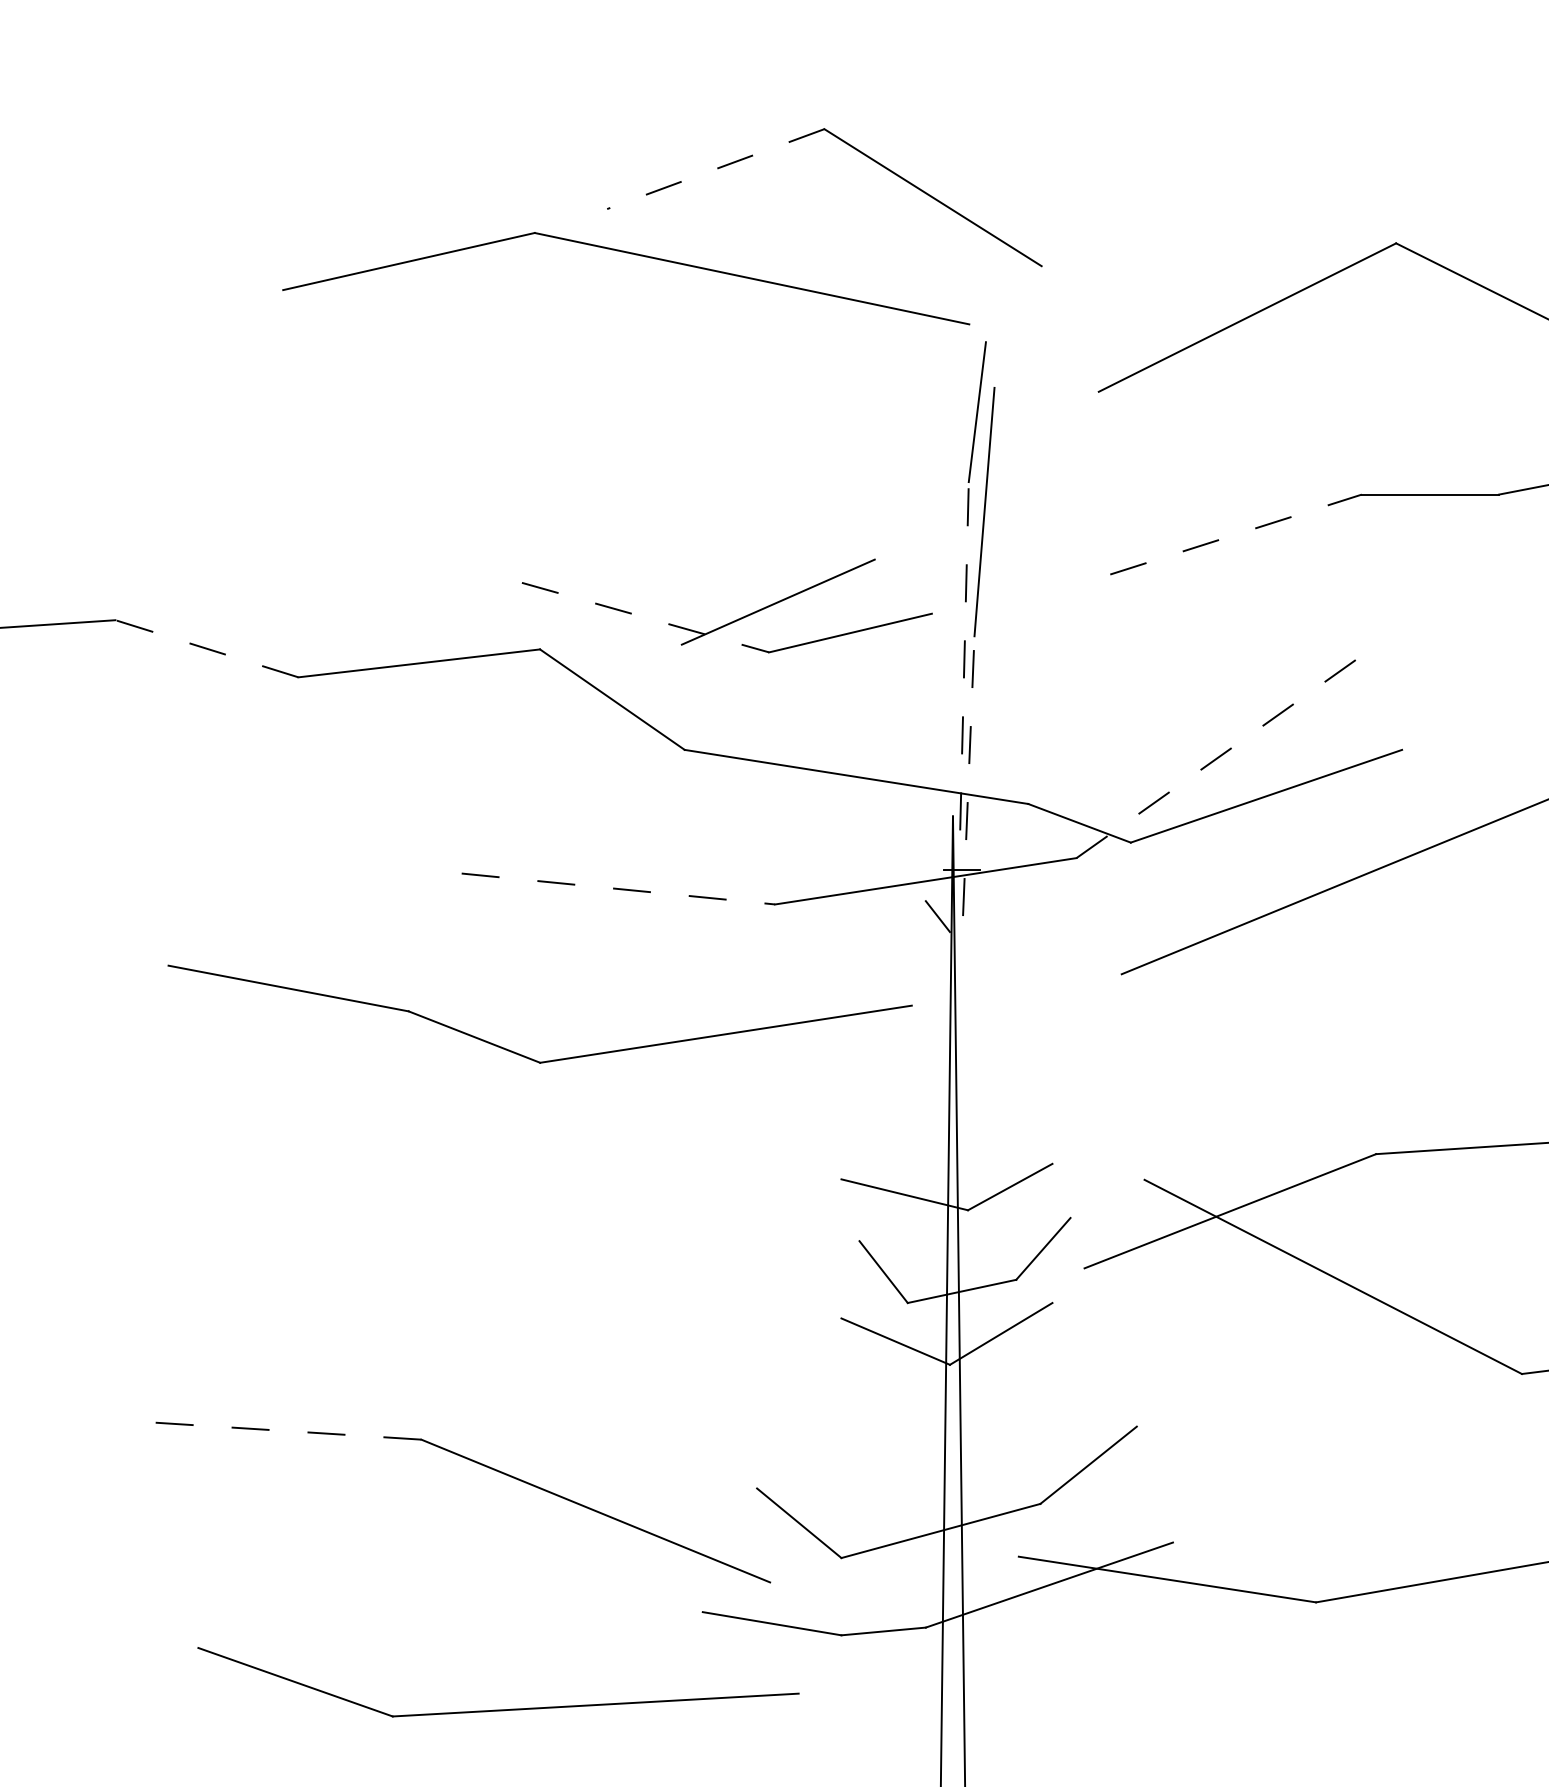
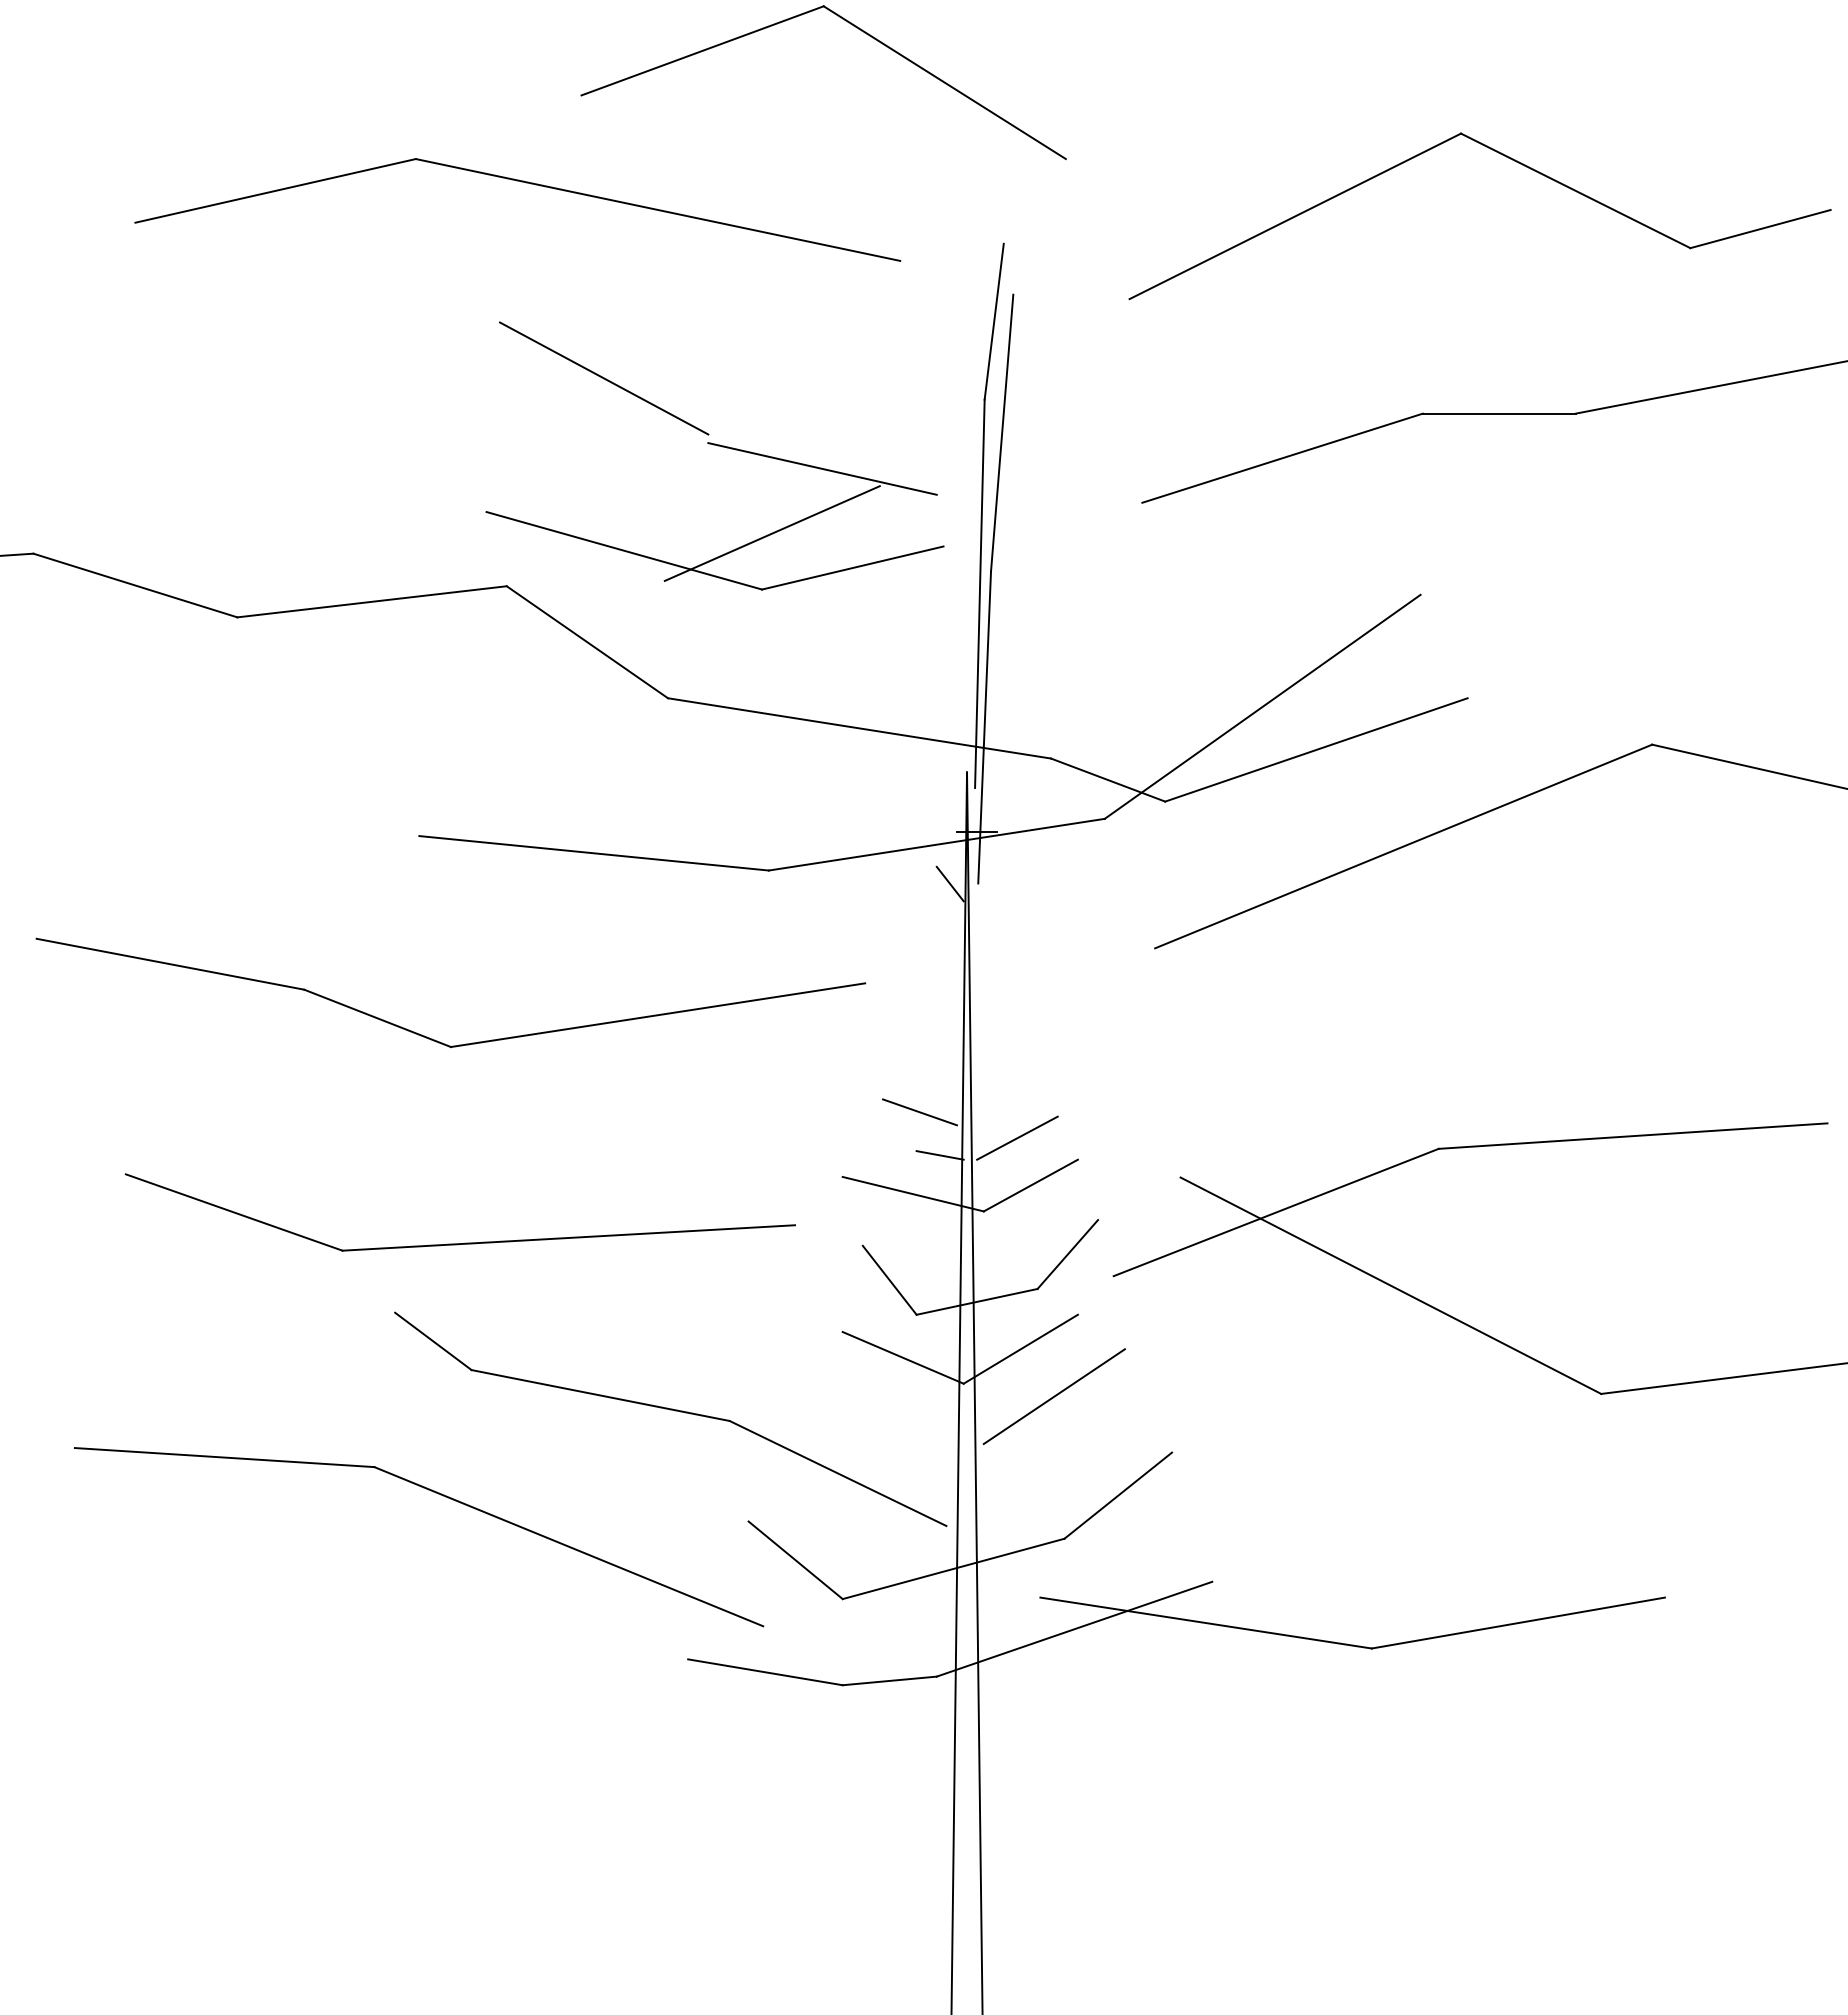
line: (715, 169) -> (702, 51), dashed -> solid
part: (629, 254) -> (521, 182), moved
line: (627, 463) -> (604, 378), added
line: (1236, 534) -> (1283, 458), dashed -> solid
line: (823, 543) -> (822, 468), added
line: (645, 617) -> (624, 550), dashed -> solid
line: (207, 648) -> (135, 585), dashed -> solid
line: (964, 655) -> (979, 593), dashed -> solid
line: (1218, 757) -> (1262, 706), dashed -> solid
line: (968, 776) -> (984, 727), dashed -> solid
line: (618, 889) -> (594, 853), dashed -> solid
part: (523, 1055) -> (432, 1038), moved
line: (910, 1121) -> (919, 1112), added
line: (998, 1143) -> (1017, 1137), added
line: (928, 1160) -> (939, 1155), added
line: (1030, 1376) -> (1053, 1396), added
part: (686, 1388) -> (670, 1410), added
line: (286, 1431) -> (224, 1457), dashed -> solid
part: (502, 1709) -> (464, 1242), moved

